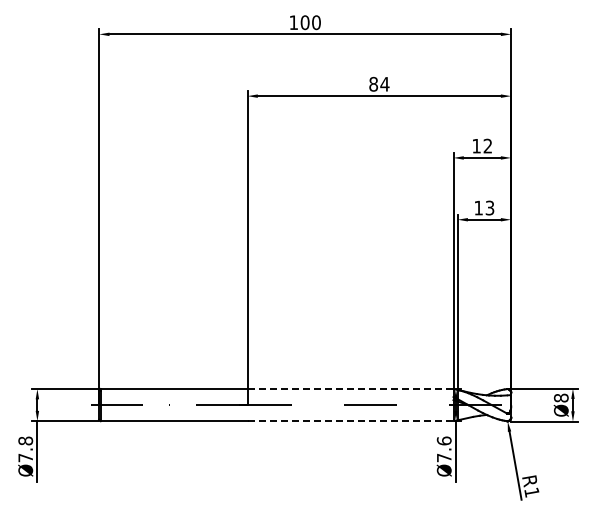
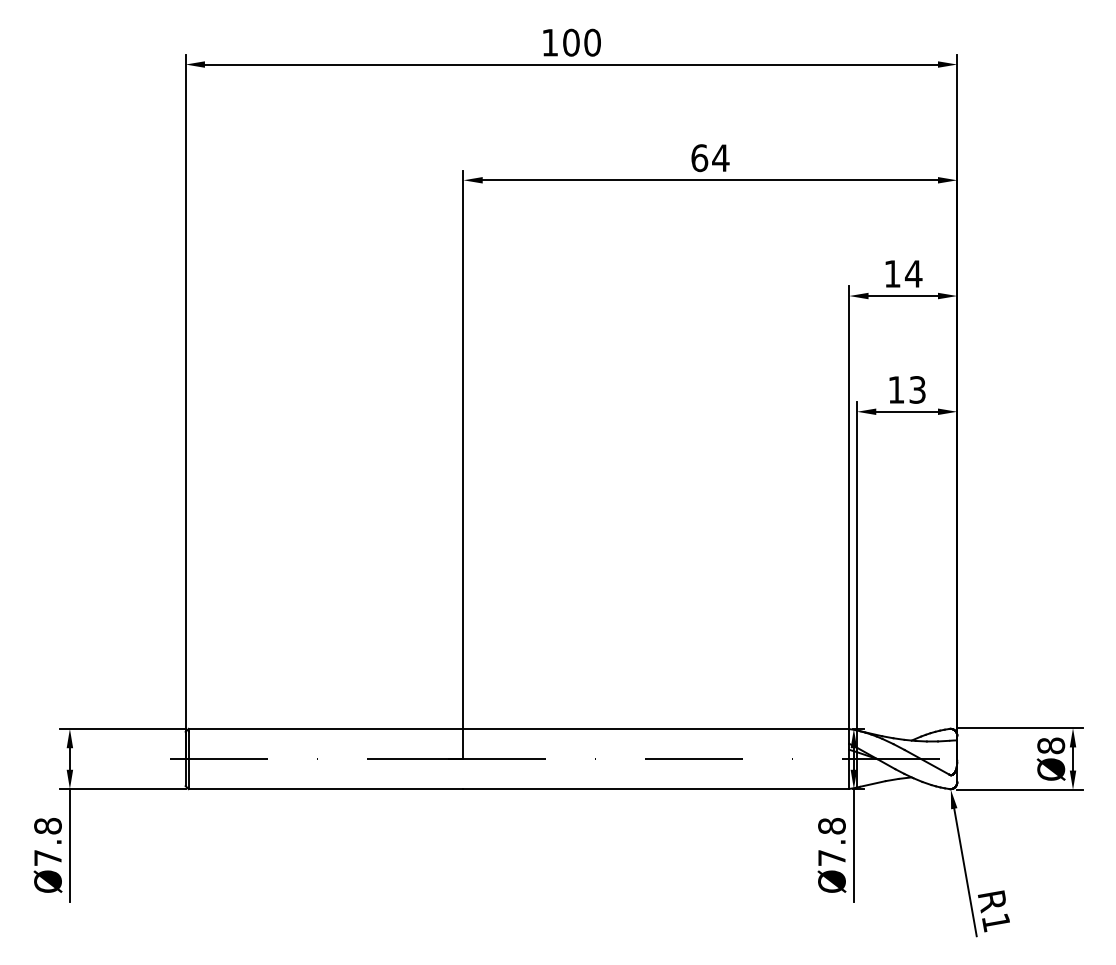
text: (373, 83) -> (699, 156), 84 -> 64
text: (487, 145) -> (912, 272), 12 -> 14
line: (350, 389) -> (656, 729), dashed -> solid
line: (350, 421) -> (656, 789), dashed -> solid
text: (443, 440) -> (830, 825), Ø7.6 -> Ø7.8

